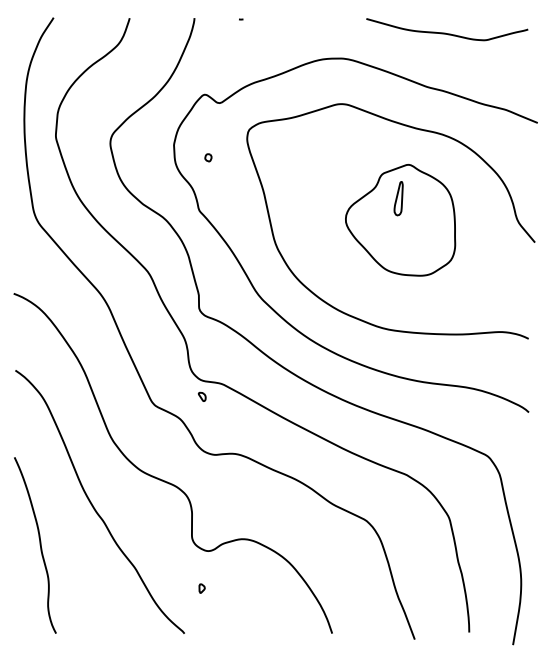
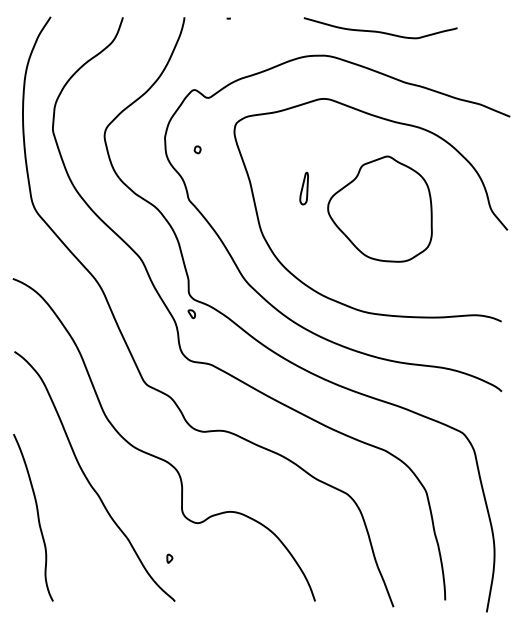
curve: (445, 32) -> (379, 30), moved
part: (398, 198) -> (304, 188), moved
part: (201, 396) -> (191, 313), moved
part: (201, 588) -> (169, 558), moved

